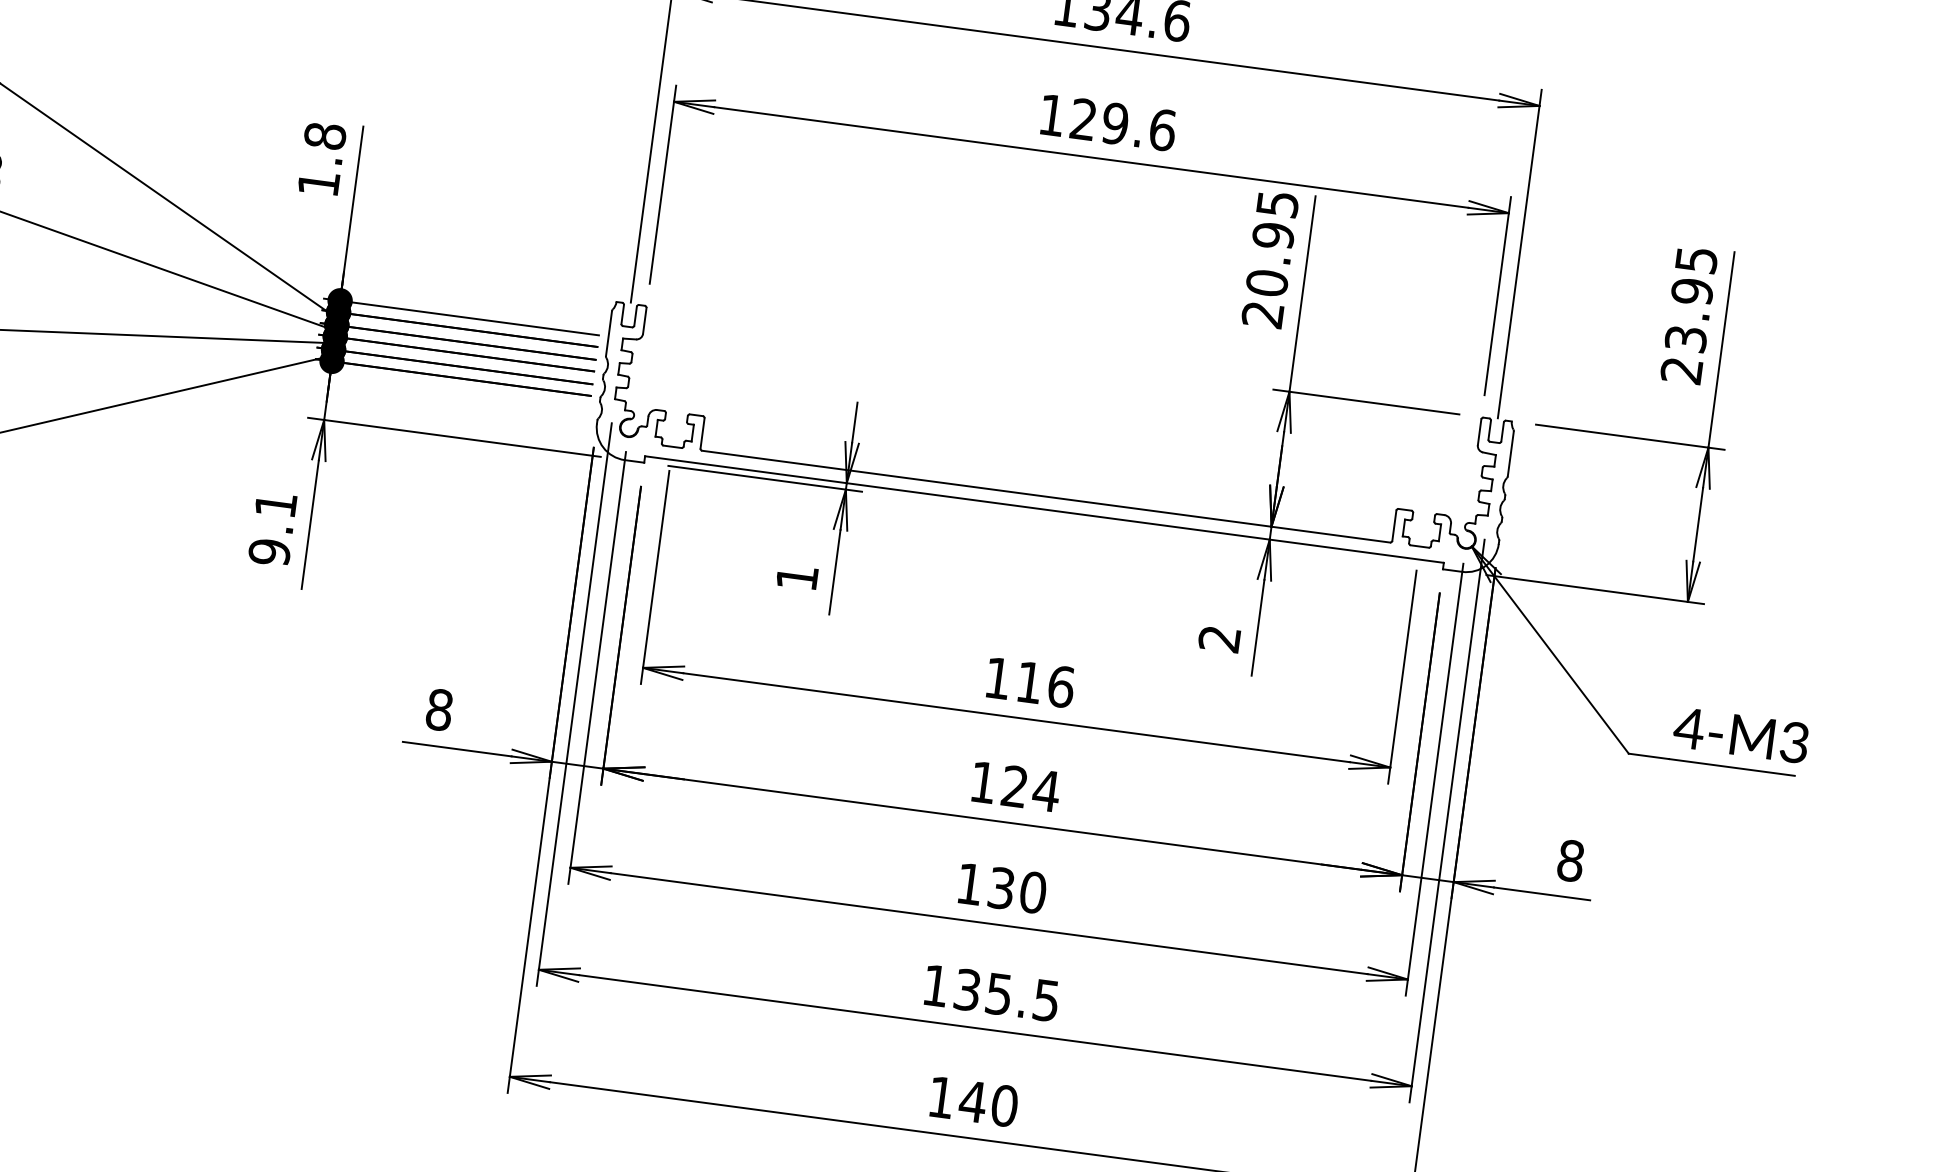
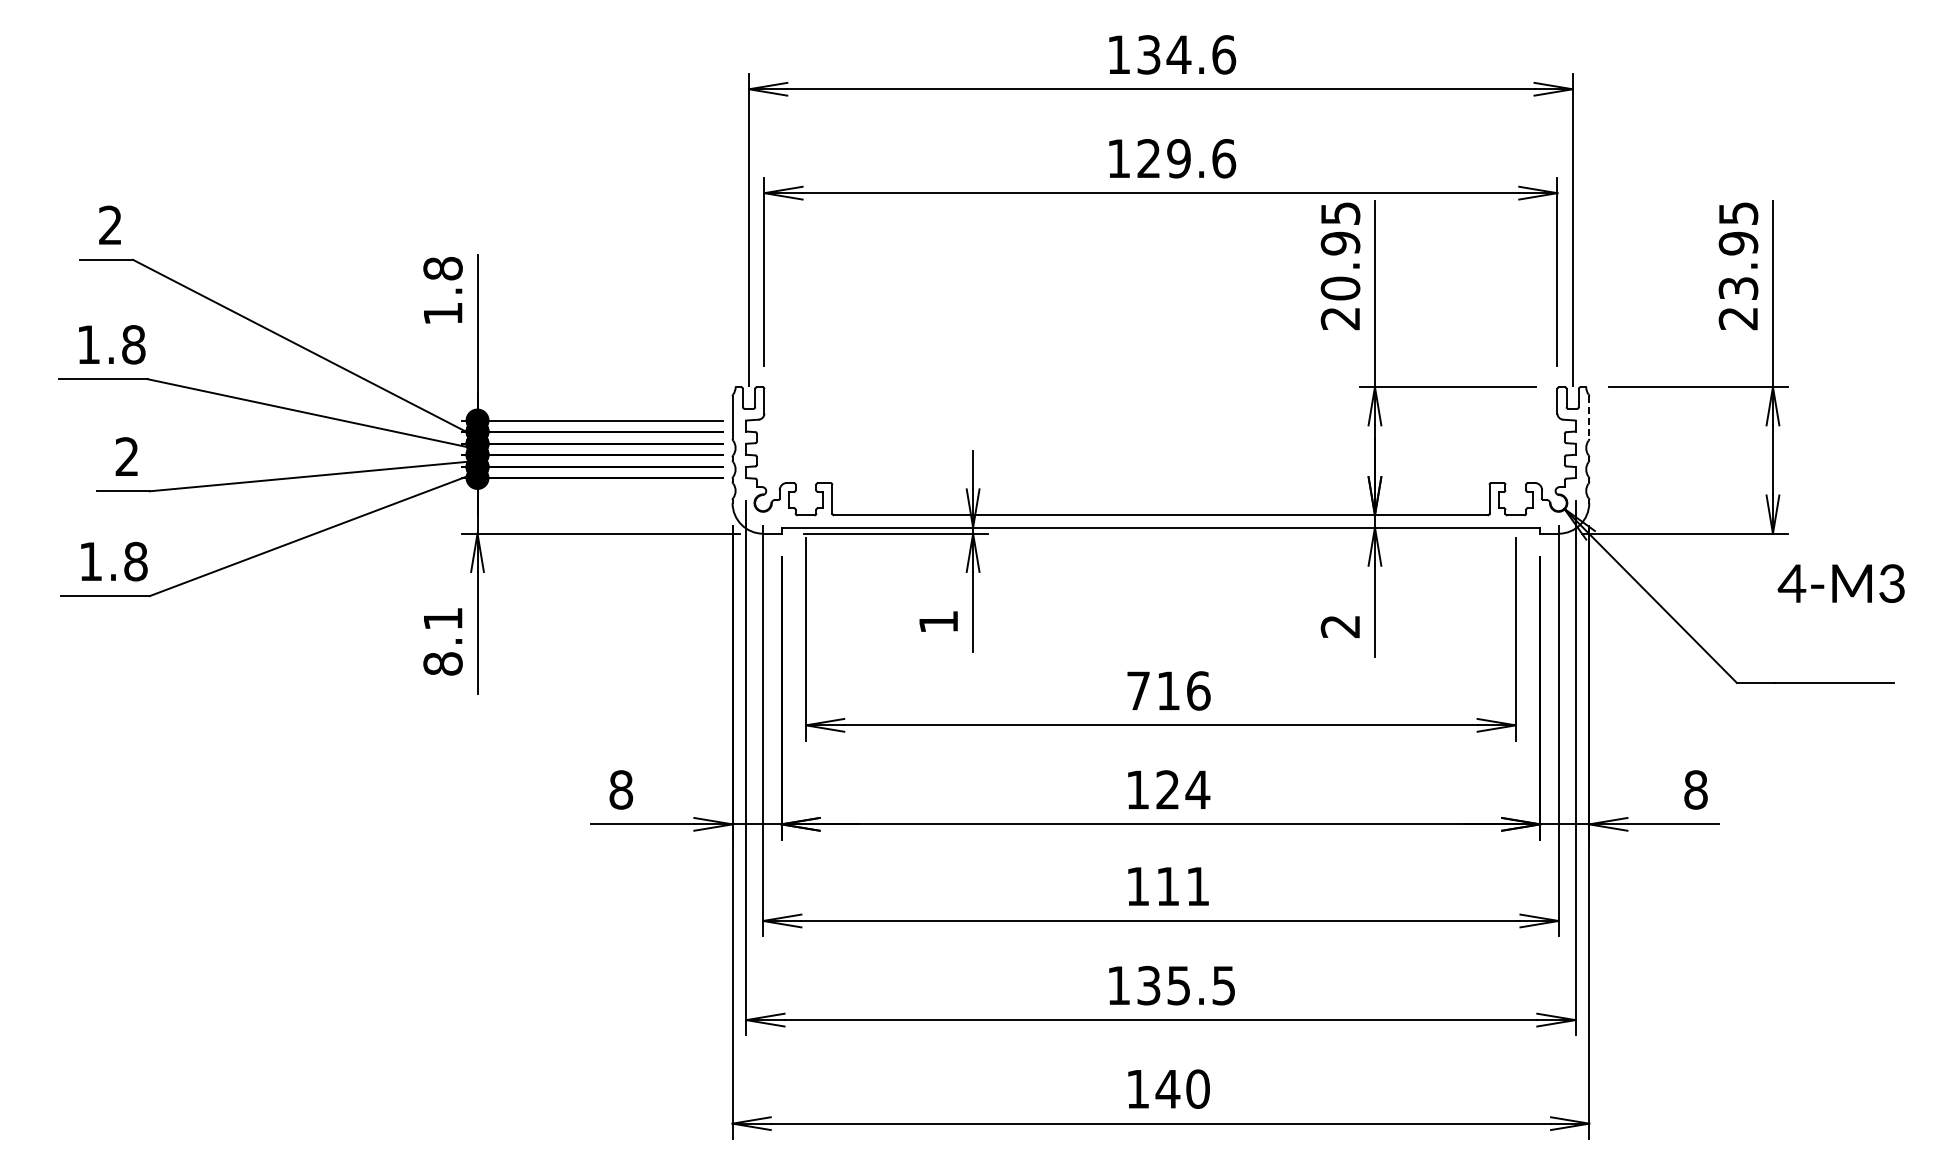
line: (1510, 454) -> (1589, 418), solid -> dashed
text: (269, 551) -> (442, 663), 9.1 -> 8.1
text: (997, 677) -> (1138, 690), 116 -> 716
text: (1740, 735) -> (1840, 583), moved
text: (1016, 890) -> (1182, 886), 130 -> 111

